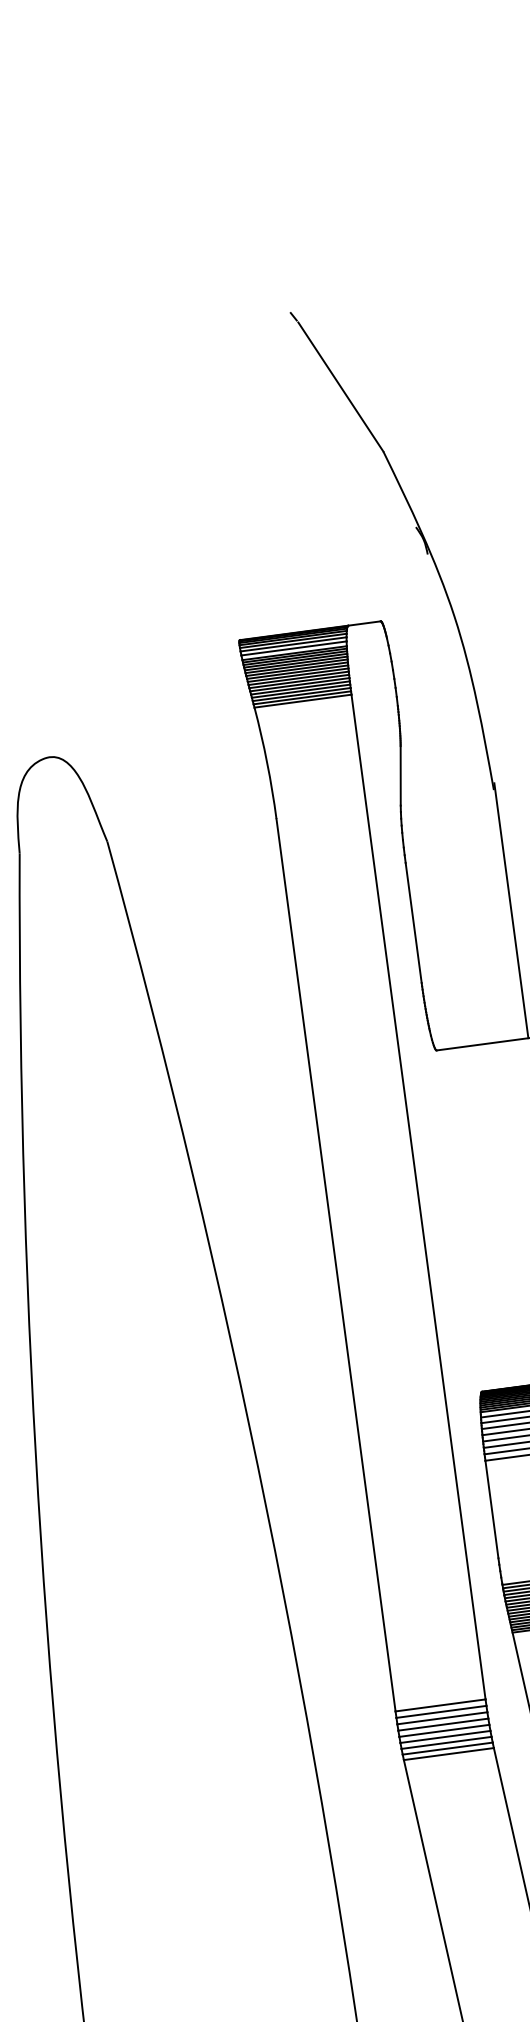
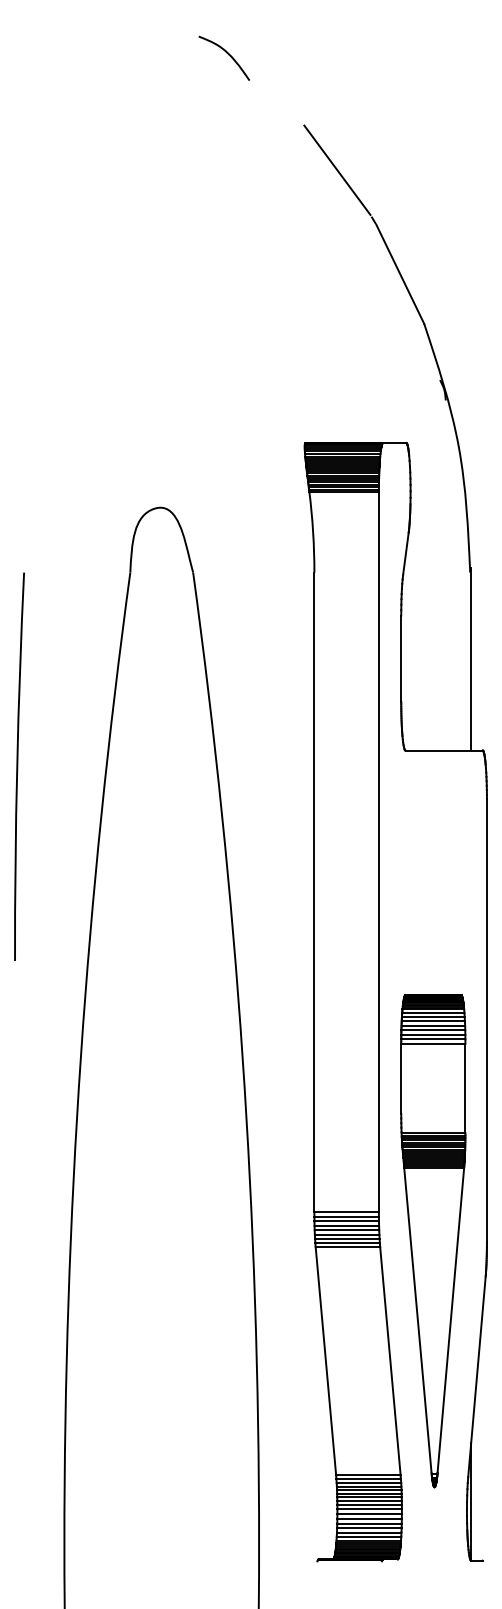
curve: (57, 111) -> (226, 53), added
line: (233, 252) -> (337, 169), added

